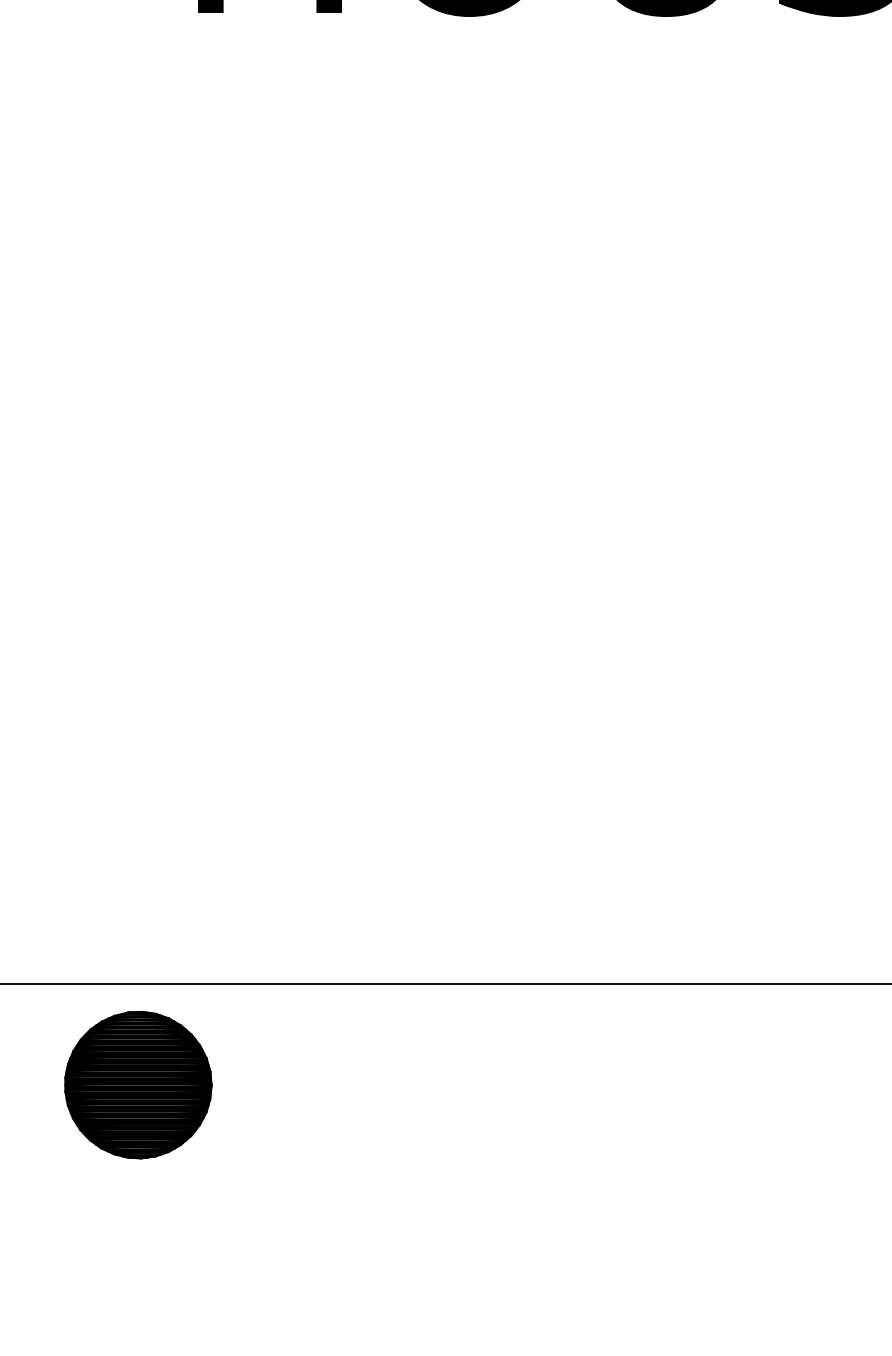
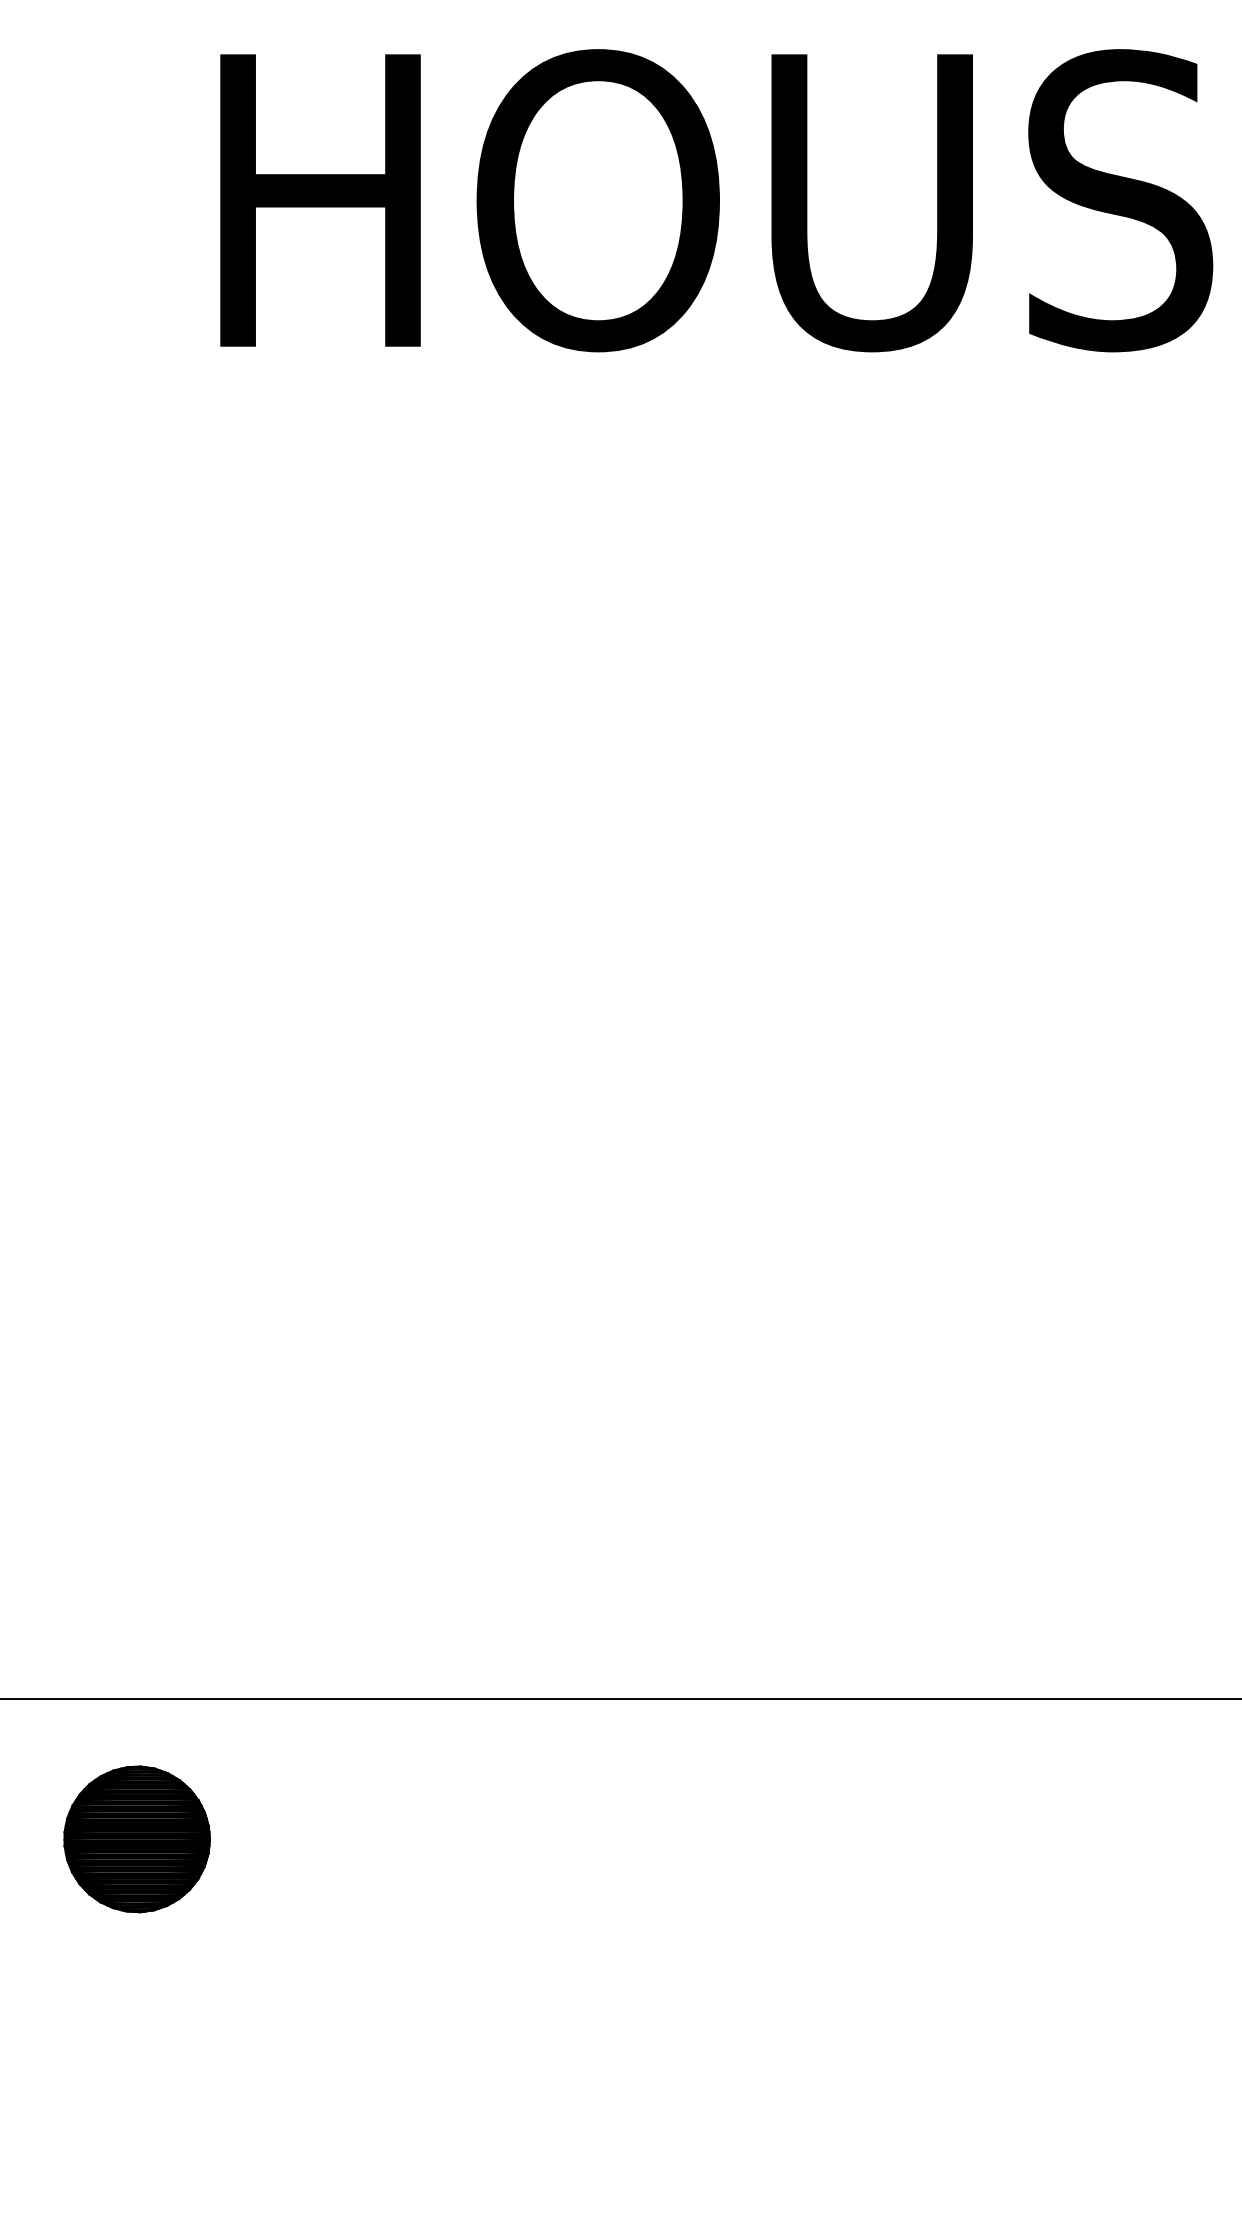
part: (137, 1085) -> (136, 1839), size x0.71

